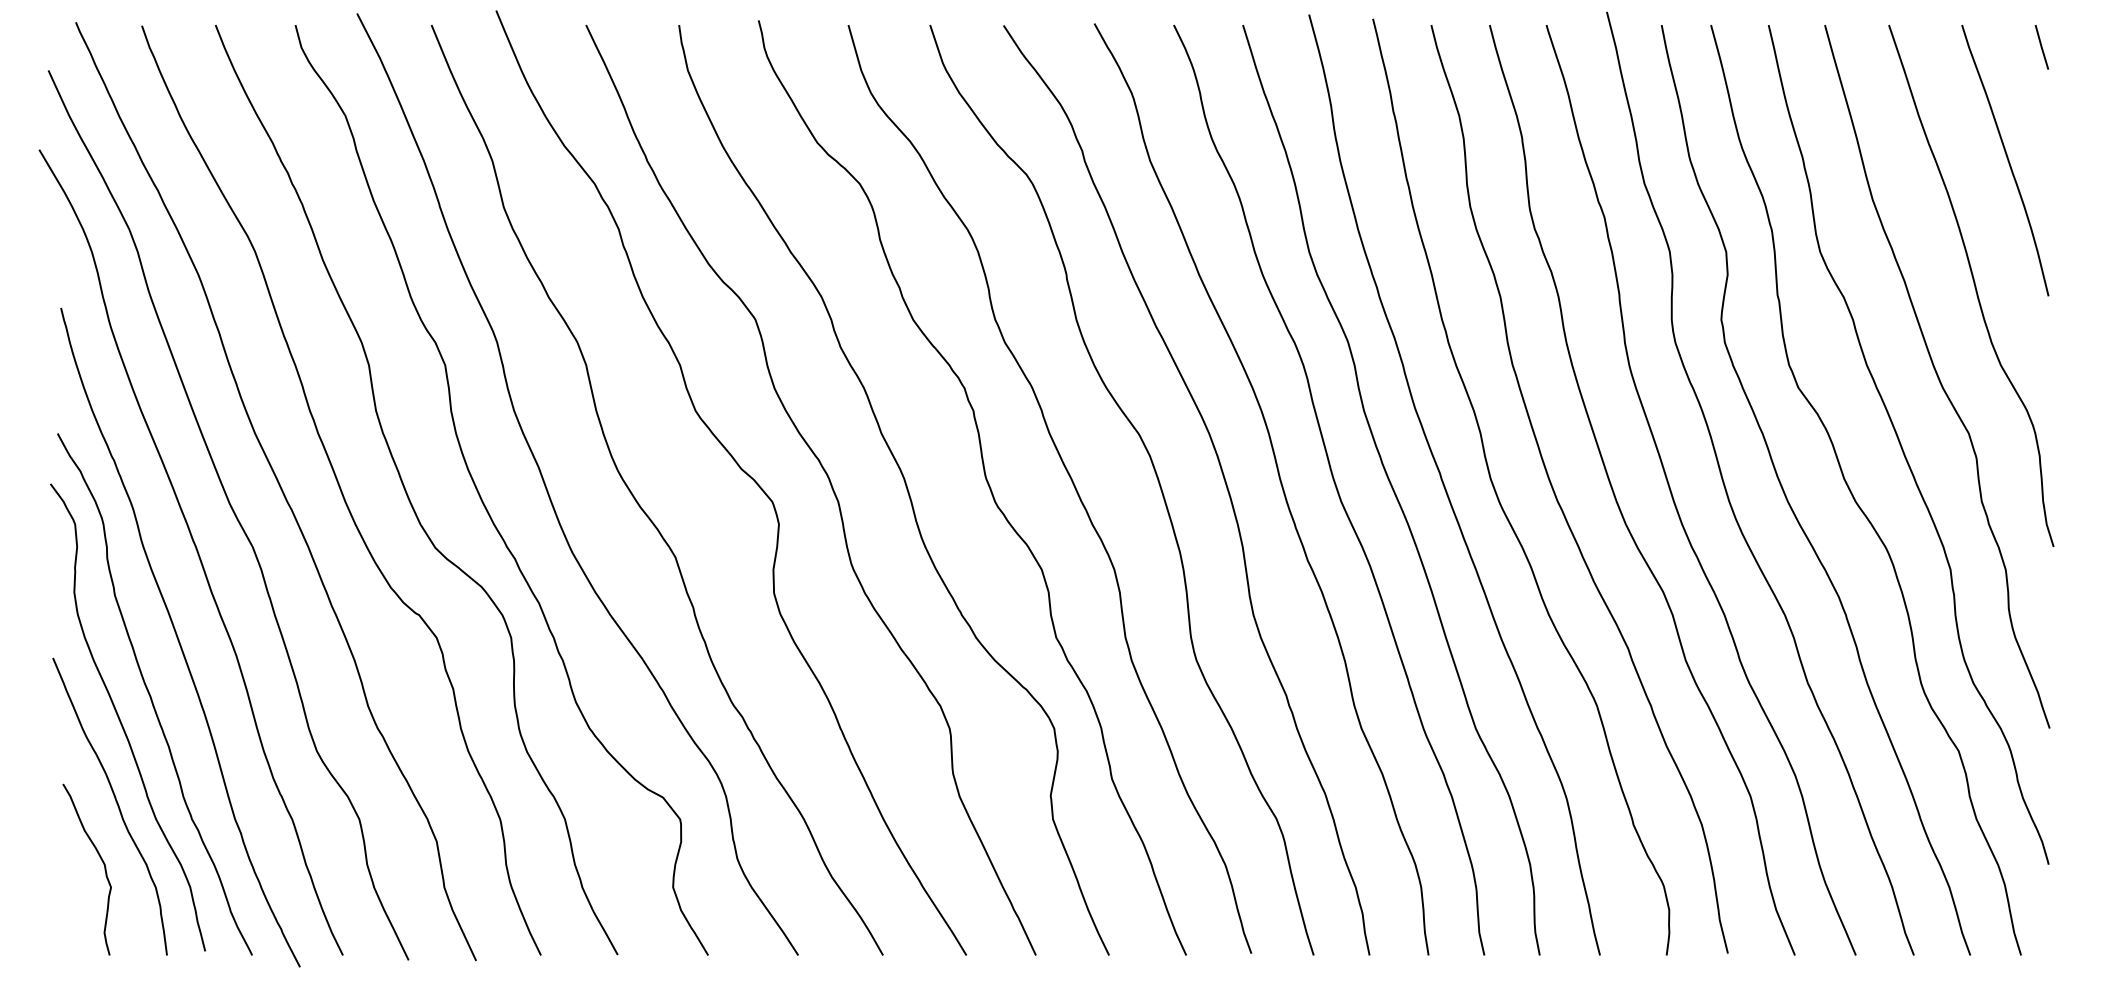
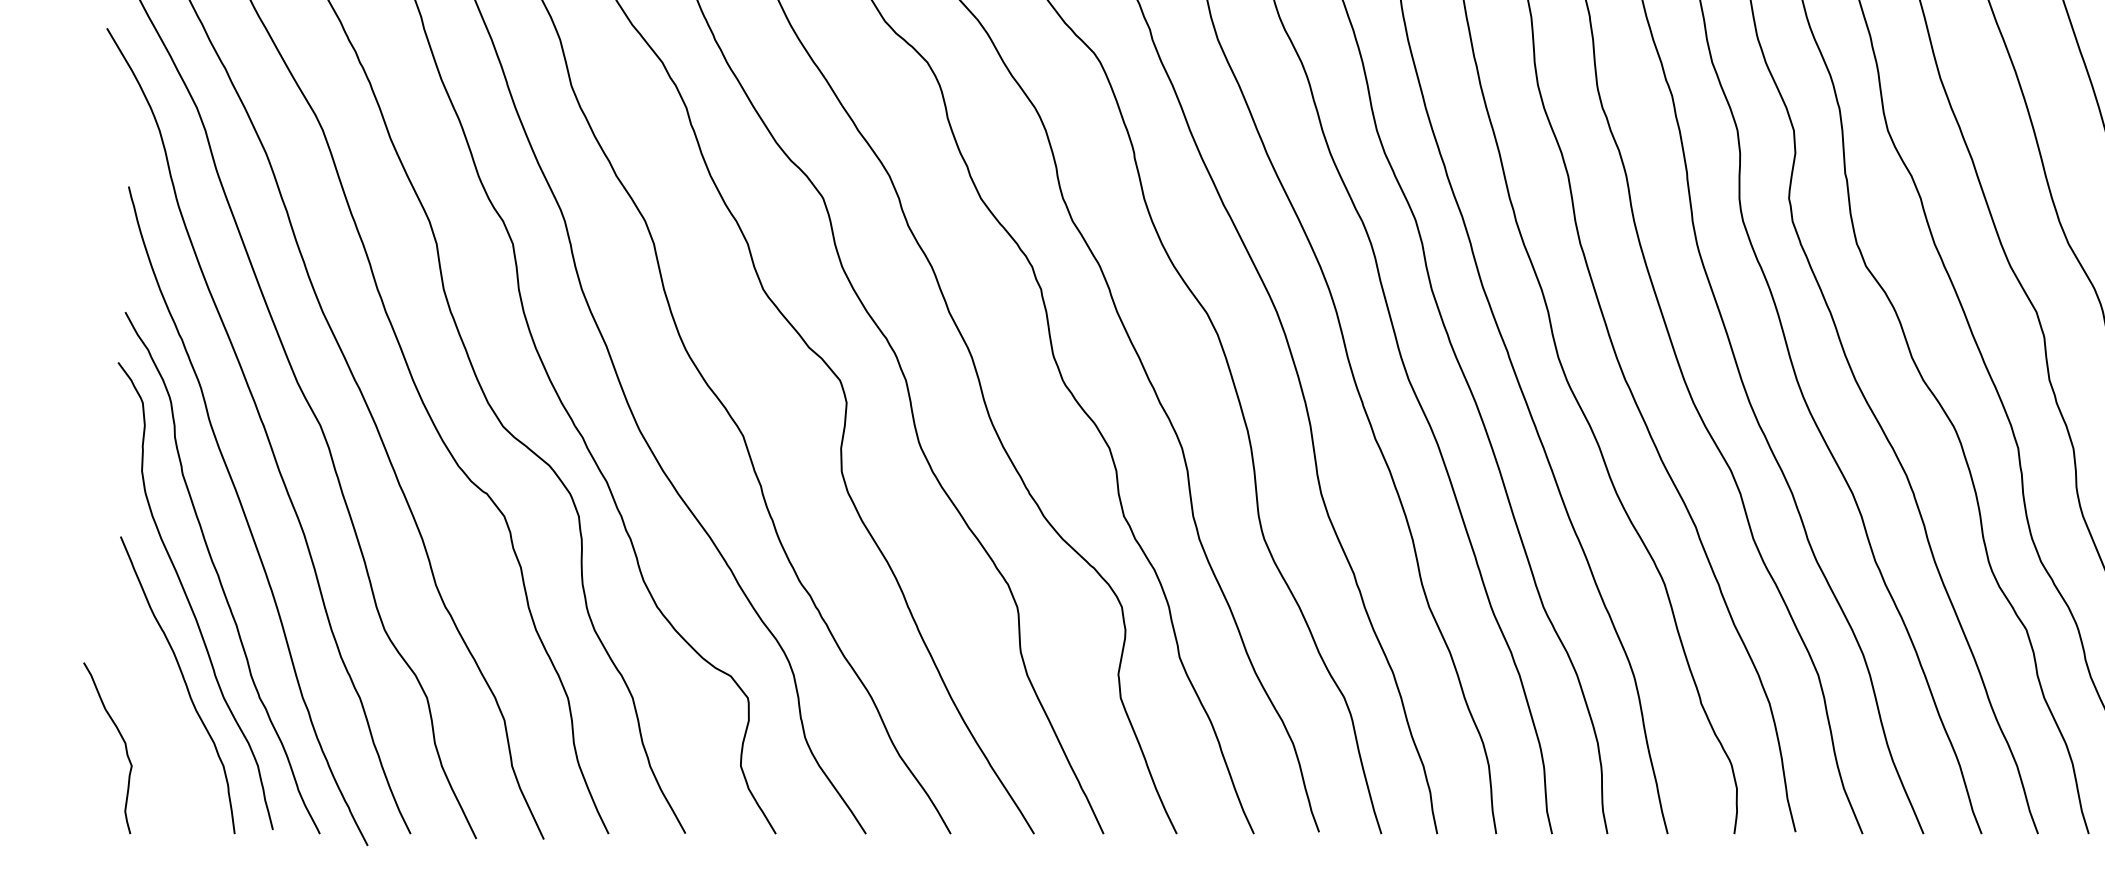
curve: (100, 859) -> (121, 738), moved

